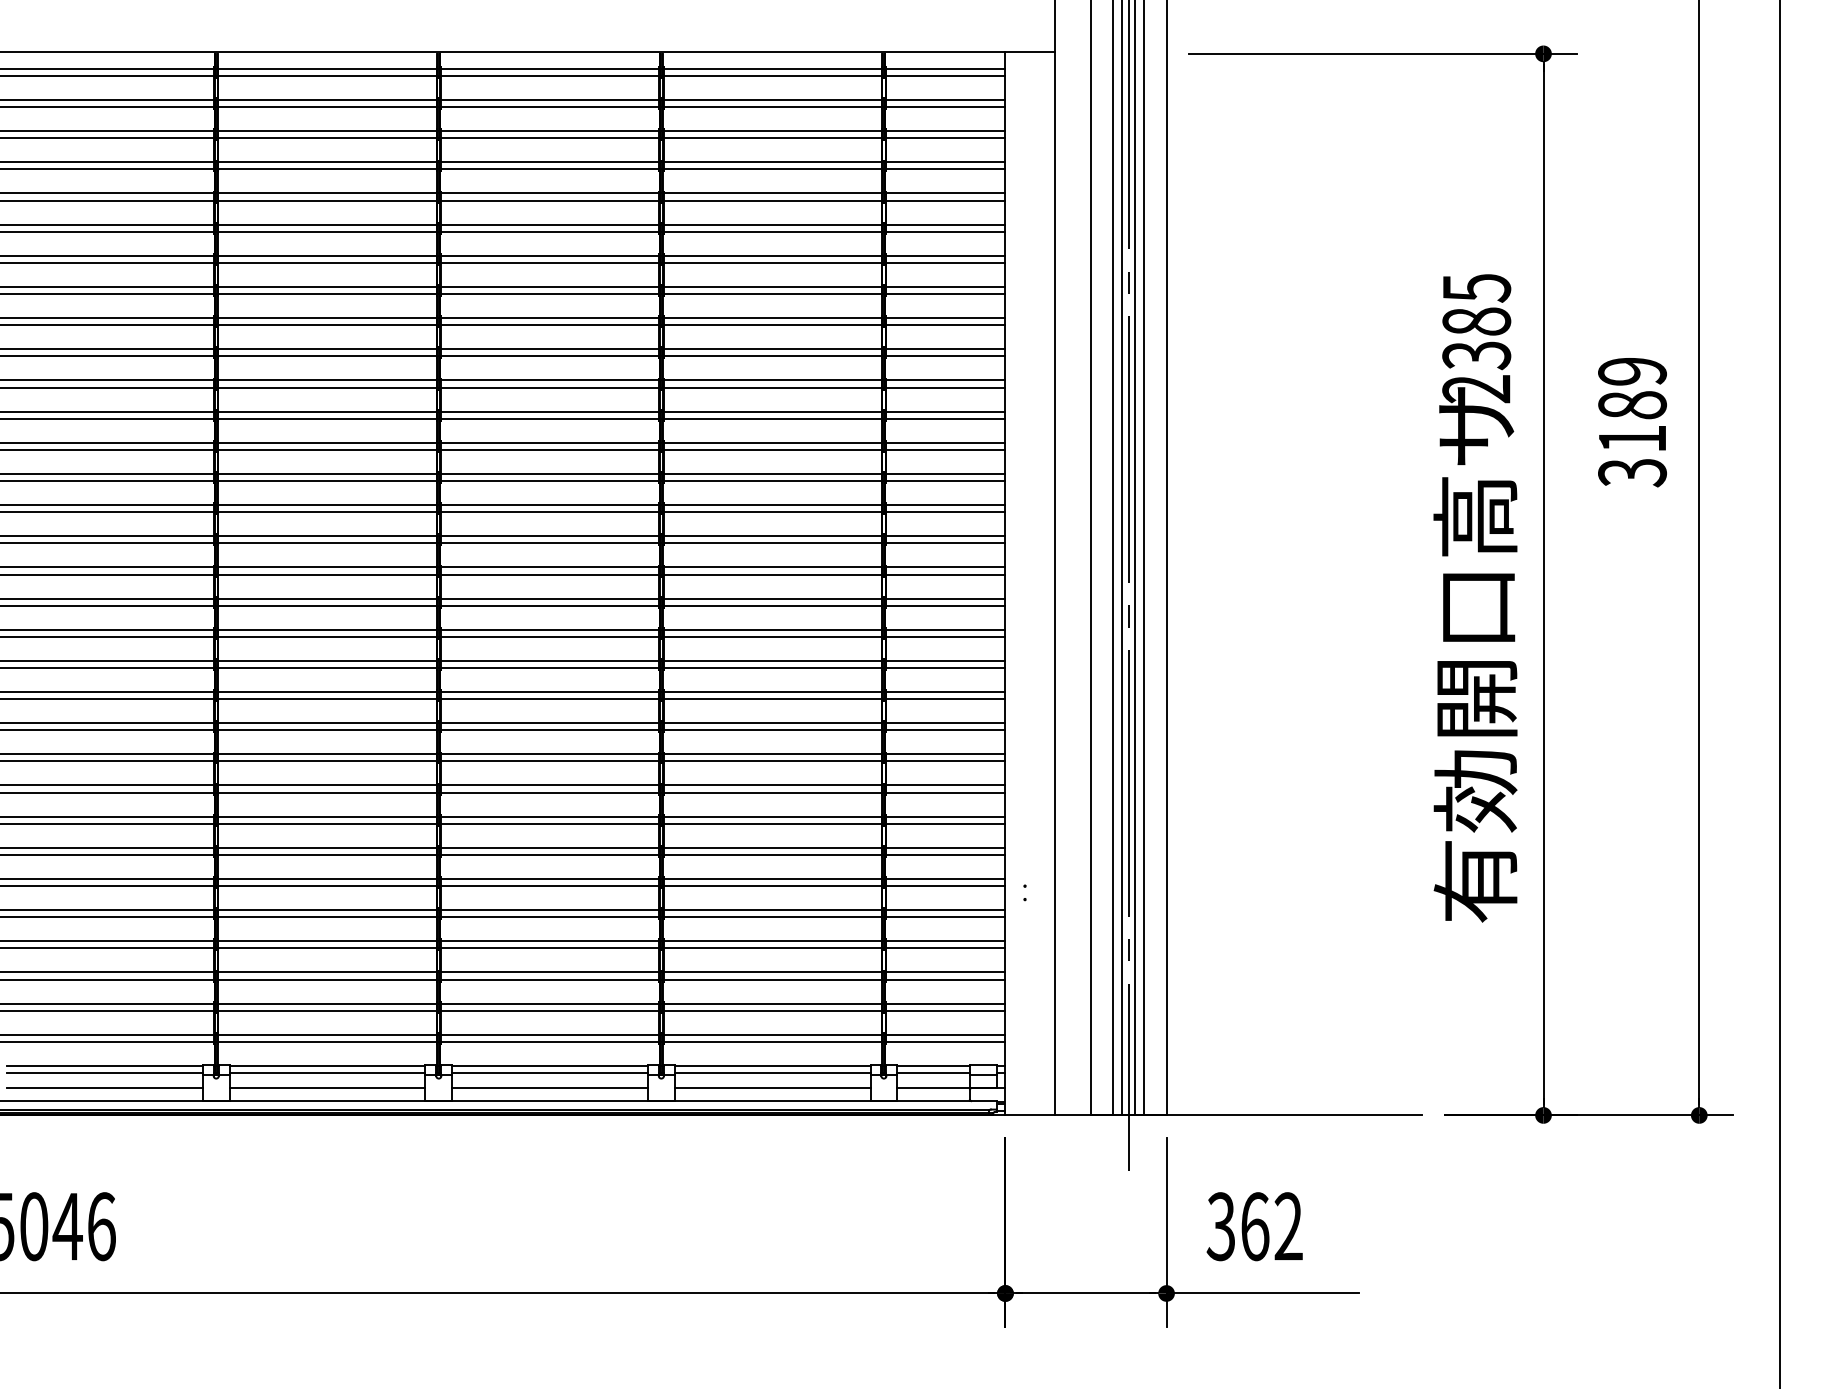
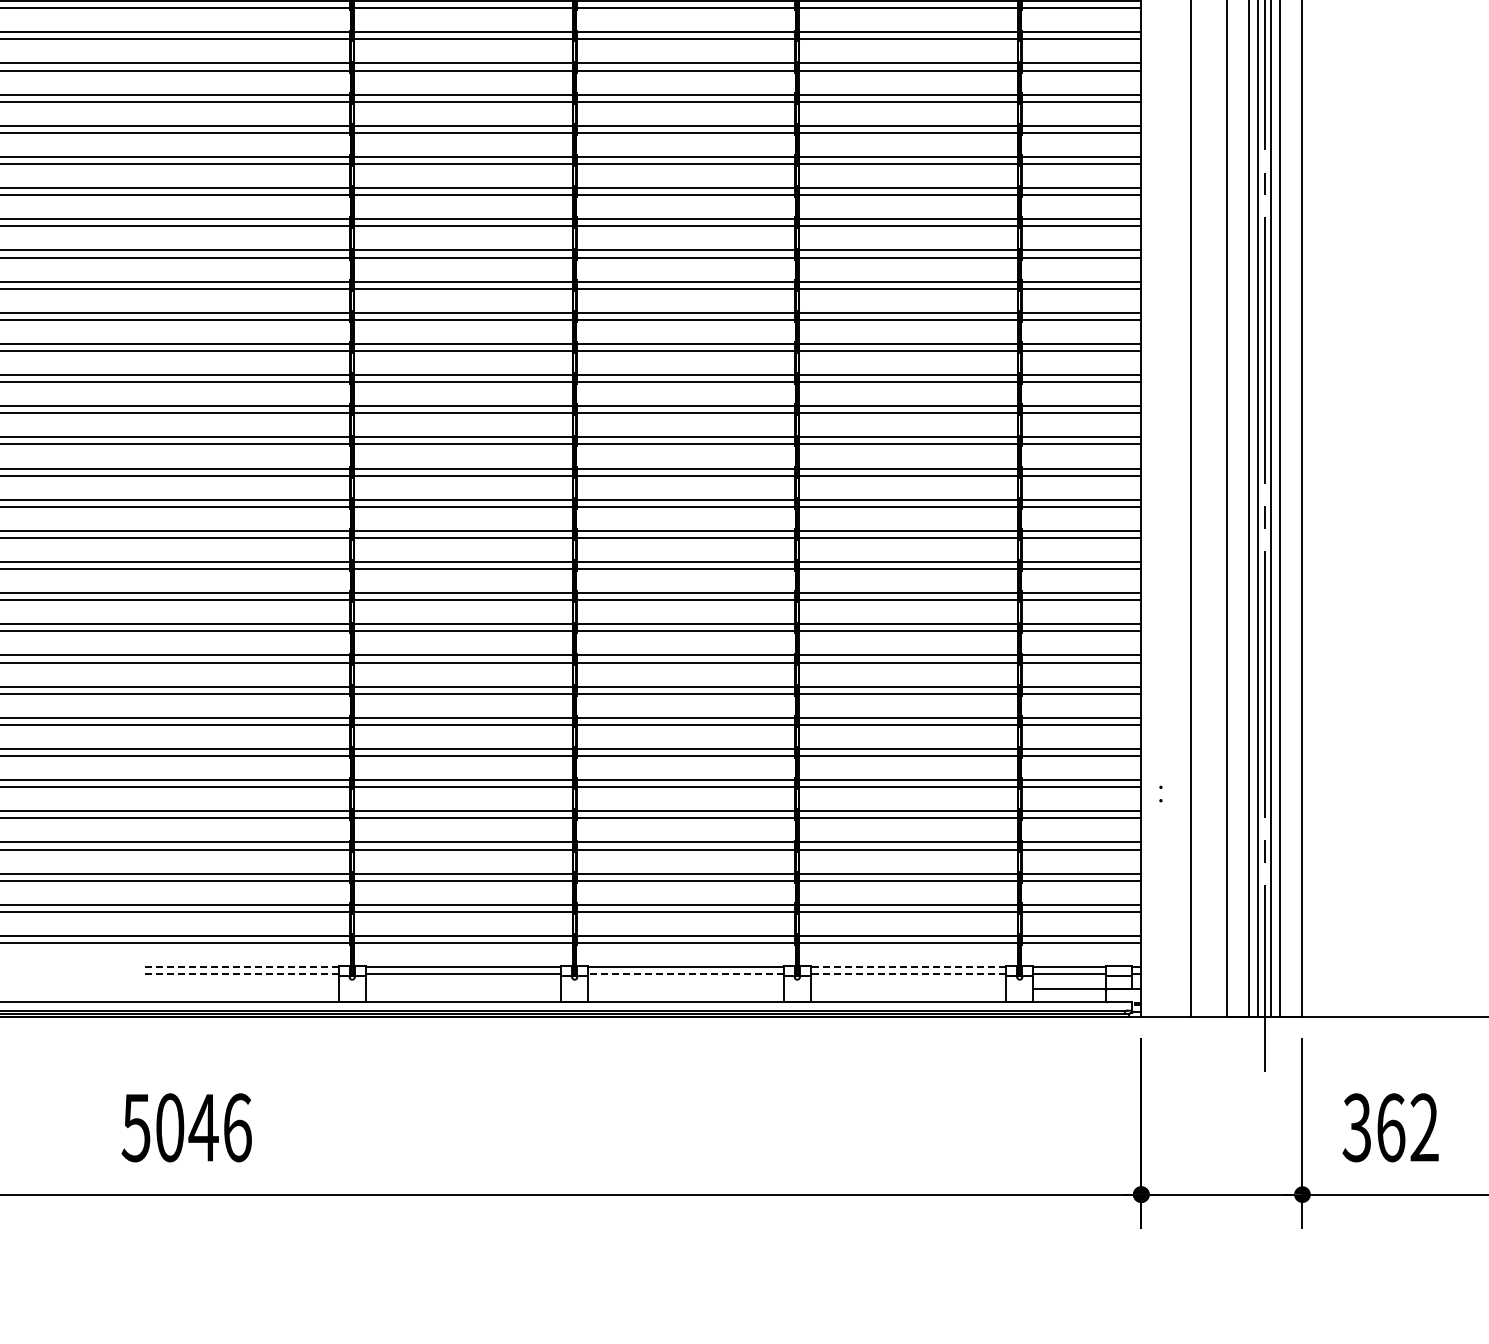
line: (104, 1065) -> (240, 966), solid -> dashed
line: (772, 1065) -> (908, 966), solid -> dashed
line: (104, 1073) -> (240, 974), solid -> dashed
line: (550, 1073) -> (686, 974), solid -> dashed
line: (772, 1073) -> (908, 974), solid -> dashed
line: (104, 1087) -> (240, 988), removed
line: (327, 1087) -> (463, 988), removed
line: (550, 1087) -> (686, 988), removed
line: (772, 1087) -> (908, 988), removed

